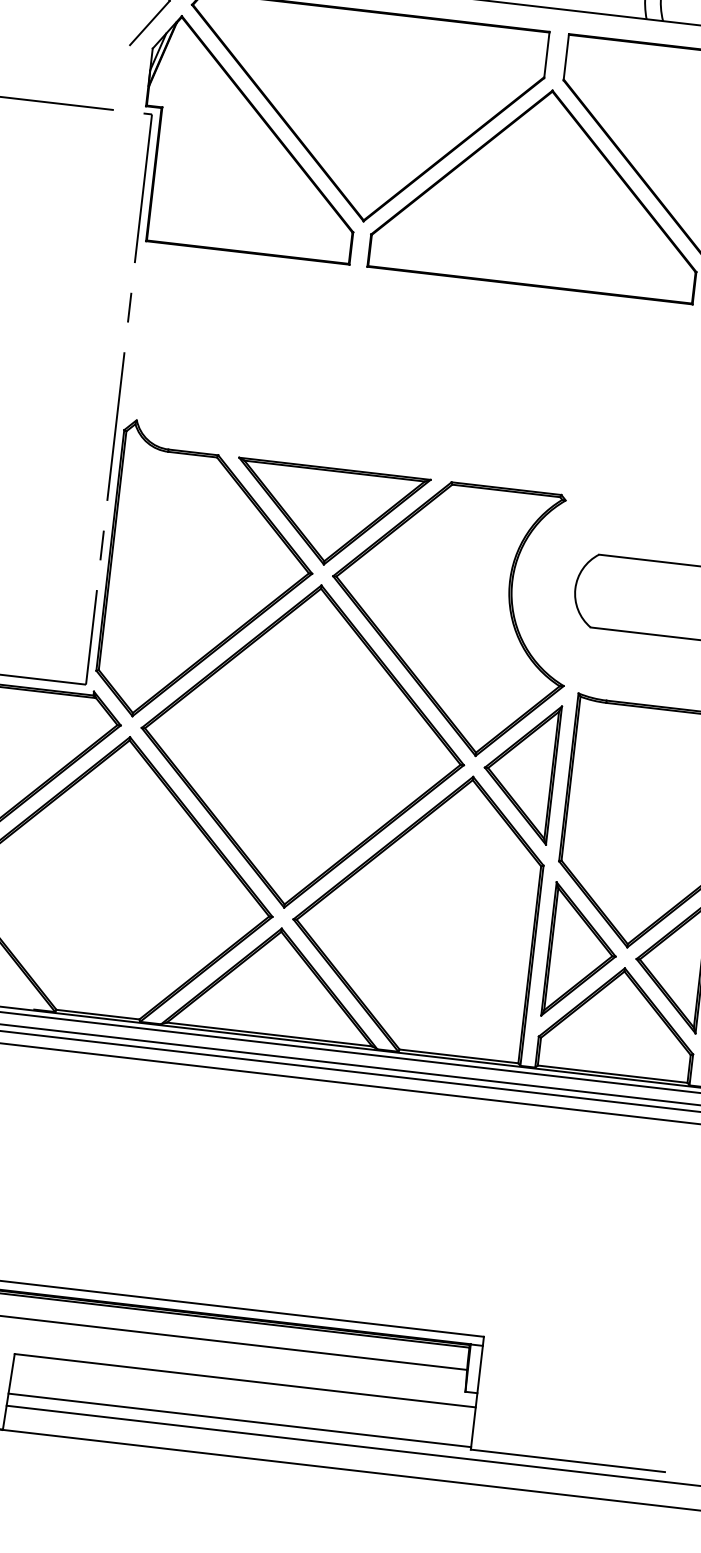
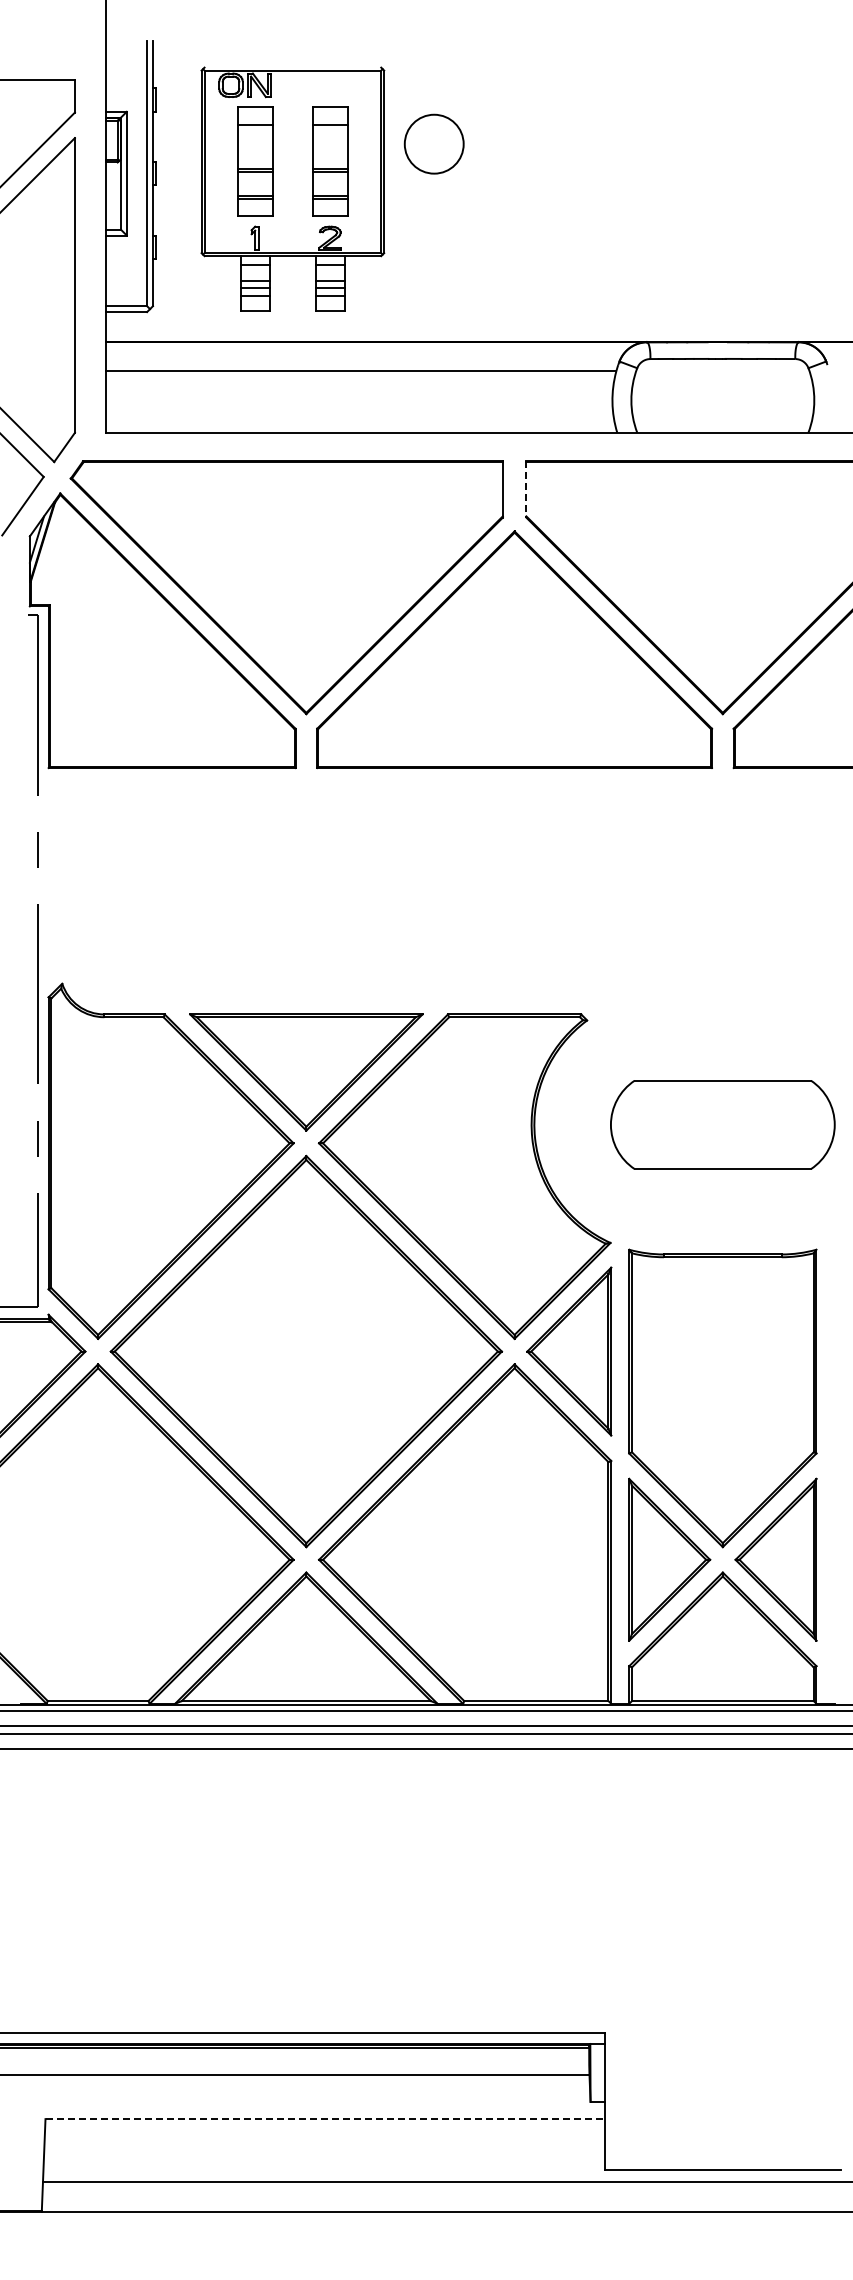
line: (566, 58) -> (526, 490), solid -> dashed
line: (245, 1381) -> (325, 2119), solid -> dashed
line: (239, 1420) -> (324, 2167), removed

